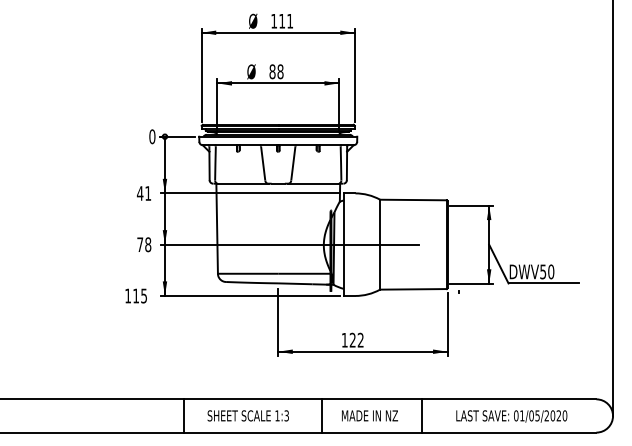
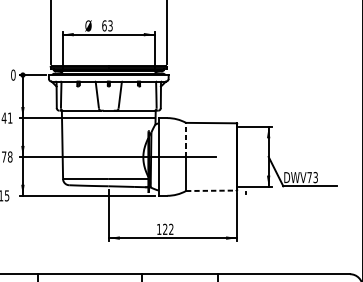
text: (276, 71) -> (107, 25), 88 -> 63
line: (380, 221) -> (186, 139), solid -> dashed
text: (547, 271) -> (312, 177), DWV50 -> DWV73
line: (414, 289) -> (212, 190), solid -> dashed

